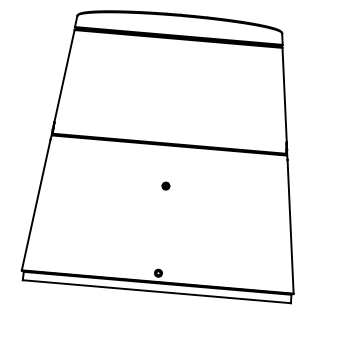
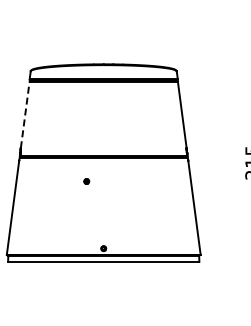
line: (64, 75) -> (25, 114), solid -> dashed
part: (165, 186) -> (86, 181), moved

